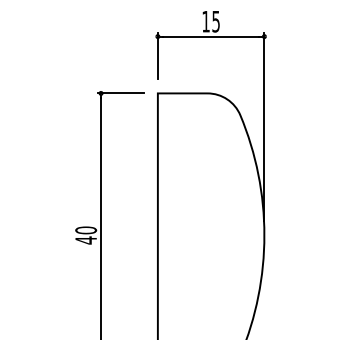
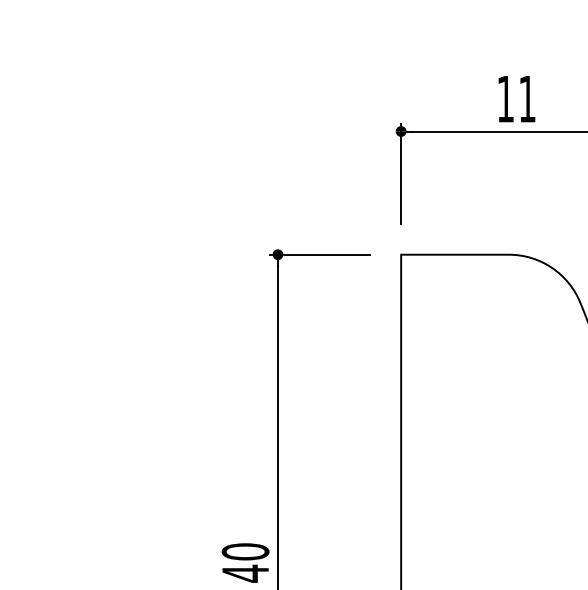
text: (215, 21) -> (526, 98), 15 -> 11

